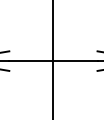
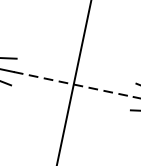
line: (53, 61) -> (73, 85), solid -> dashed

